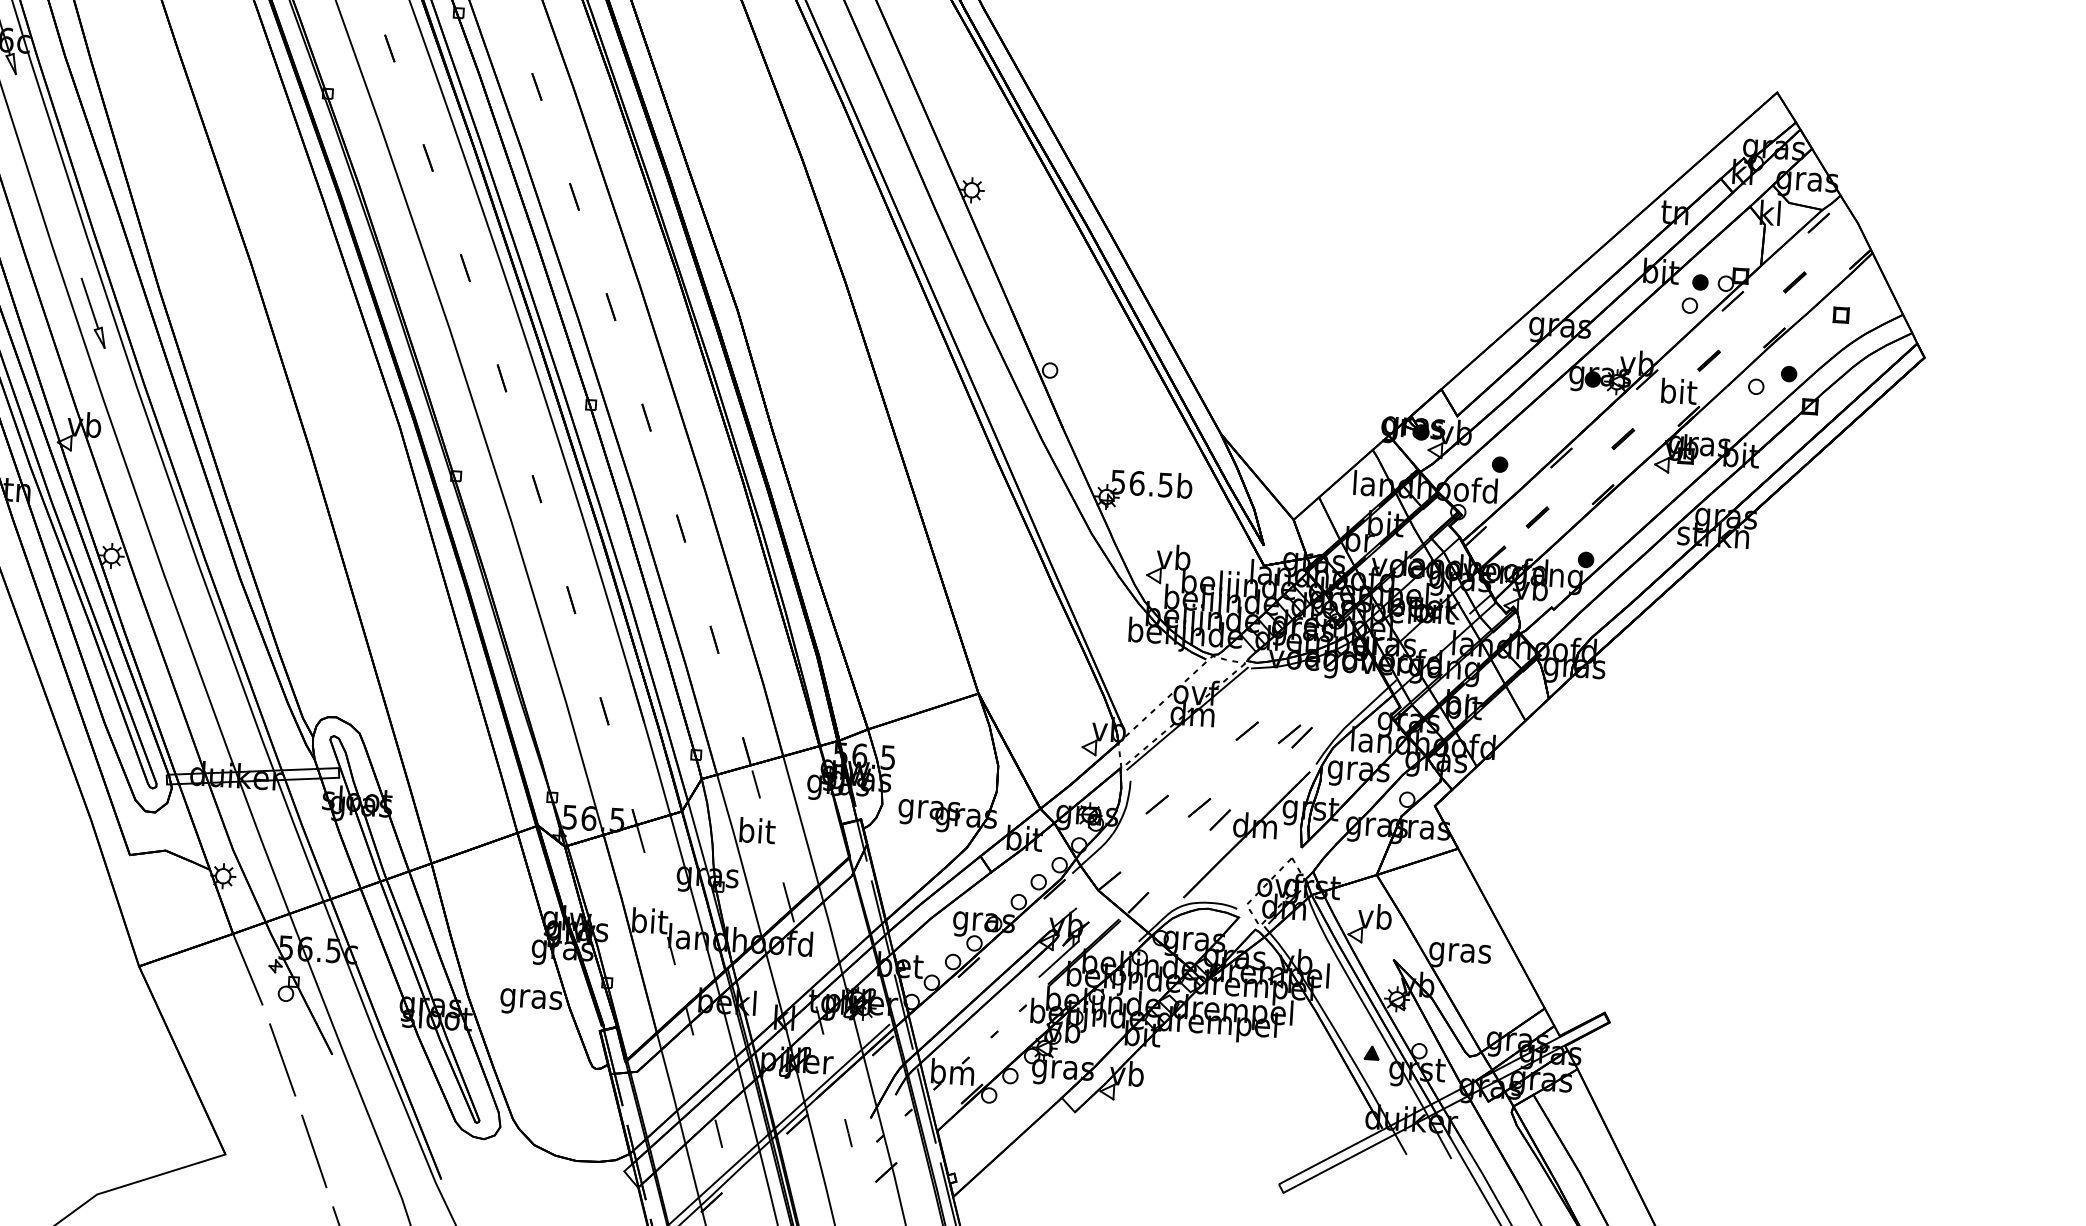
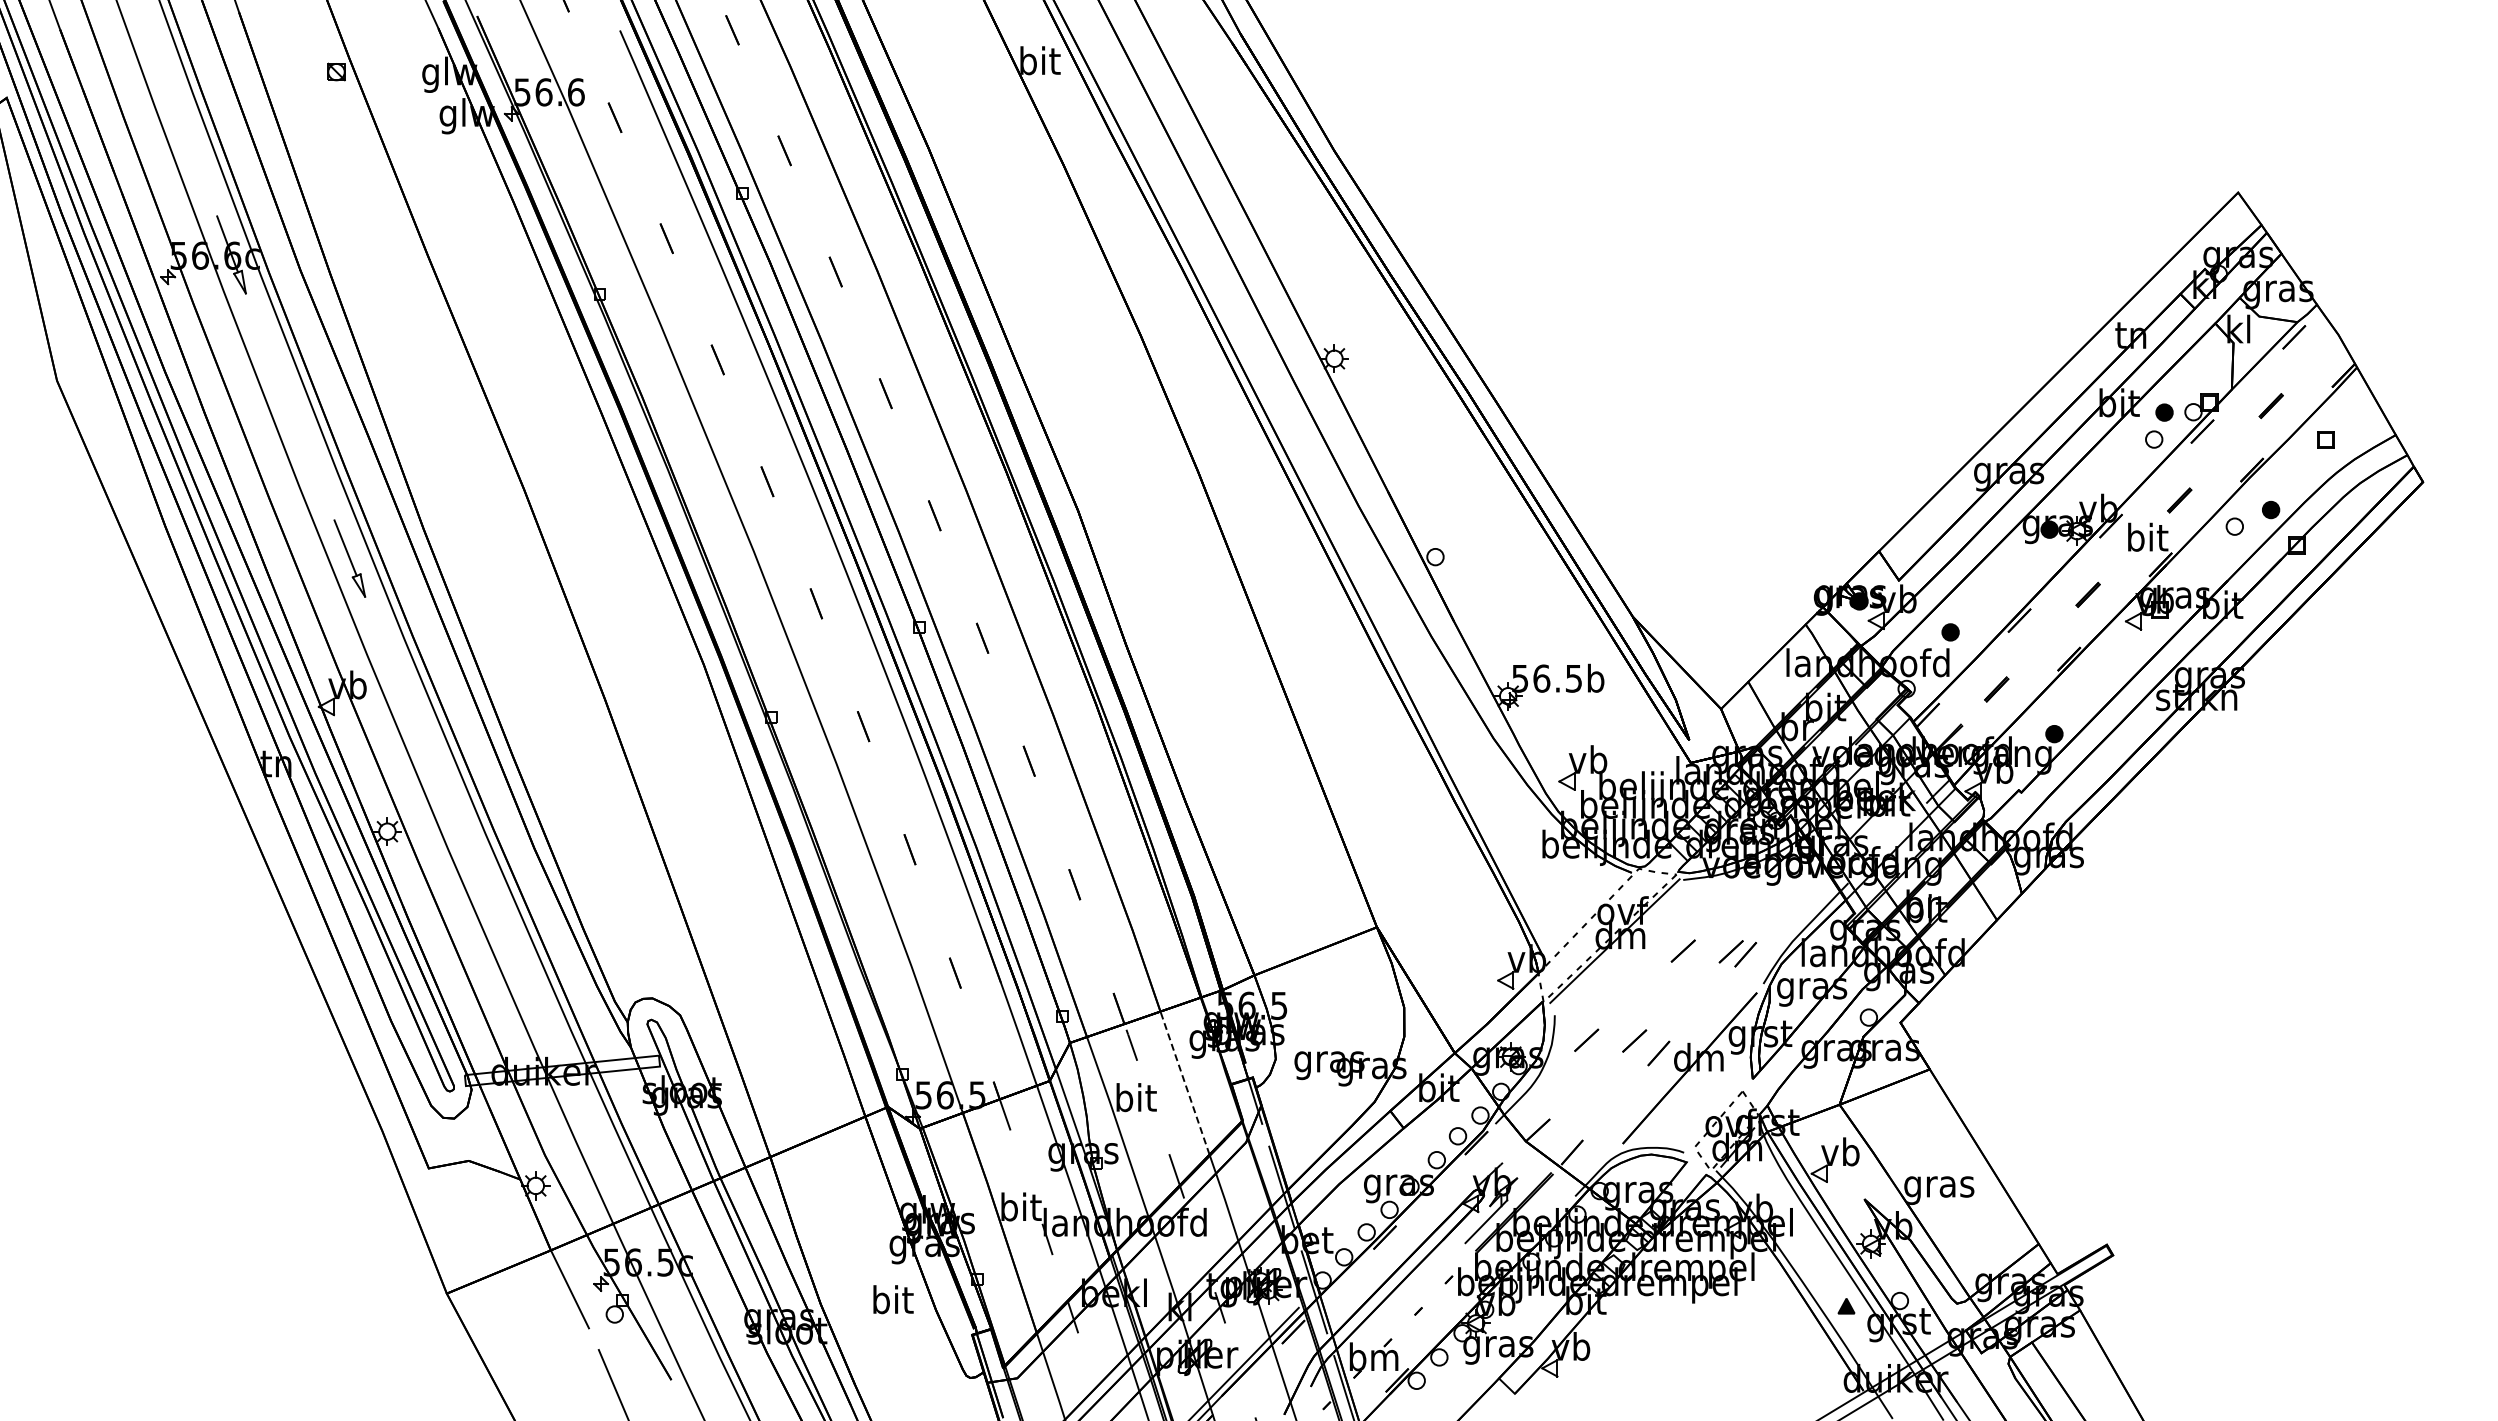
line: (801, 821) -> (1185, 1083), solid -> dashed
text: (531, 999) -> (892, 1303), gras -> bit

